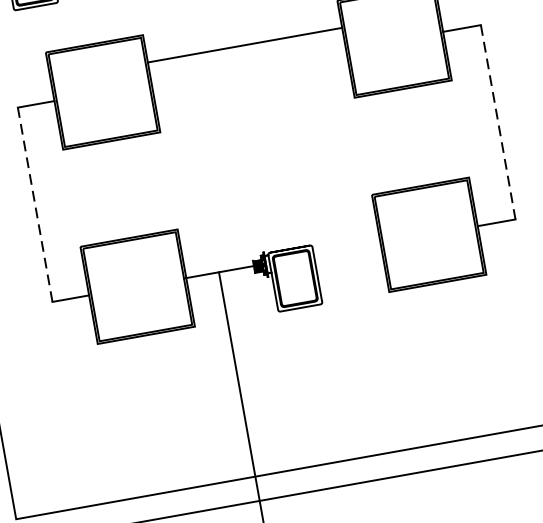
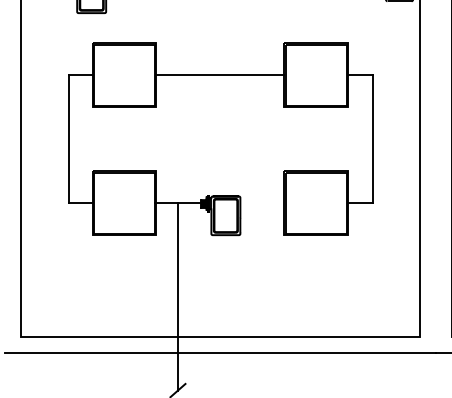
line: (245, 45) -> (220, 75), moved
line: (497, 122) -> (372, 139), dashed -> solid
line: (35, 205) -> (68, 139), dashed -> solid

